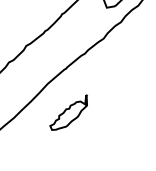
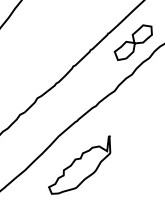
part: (68, 112) -> (79, 164), size x1.67

